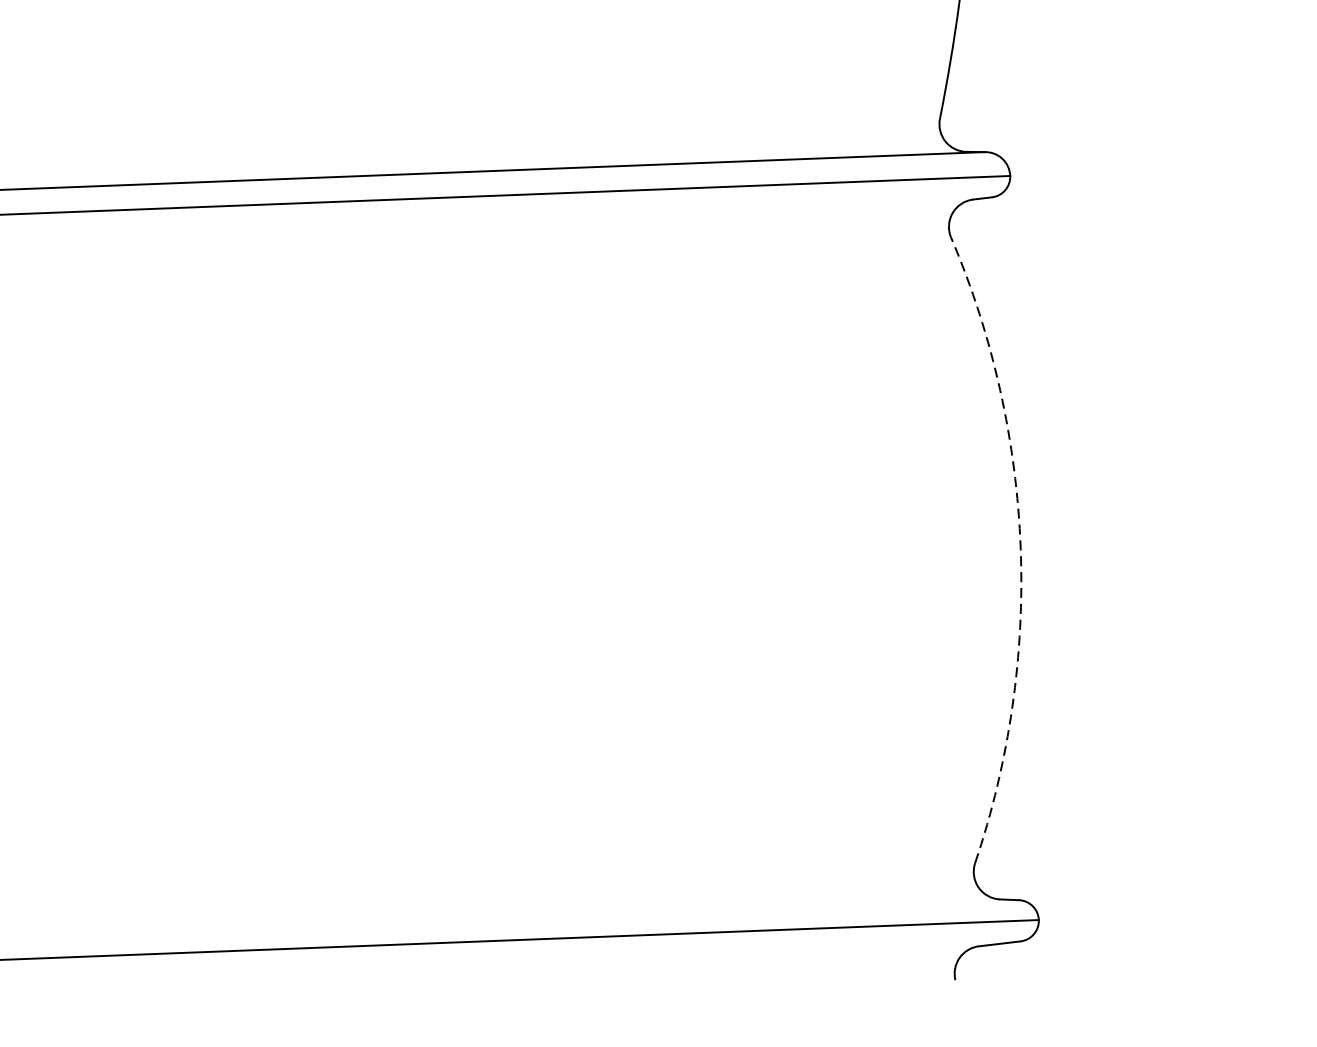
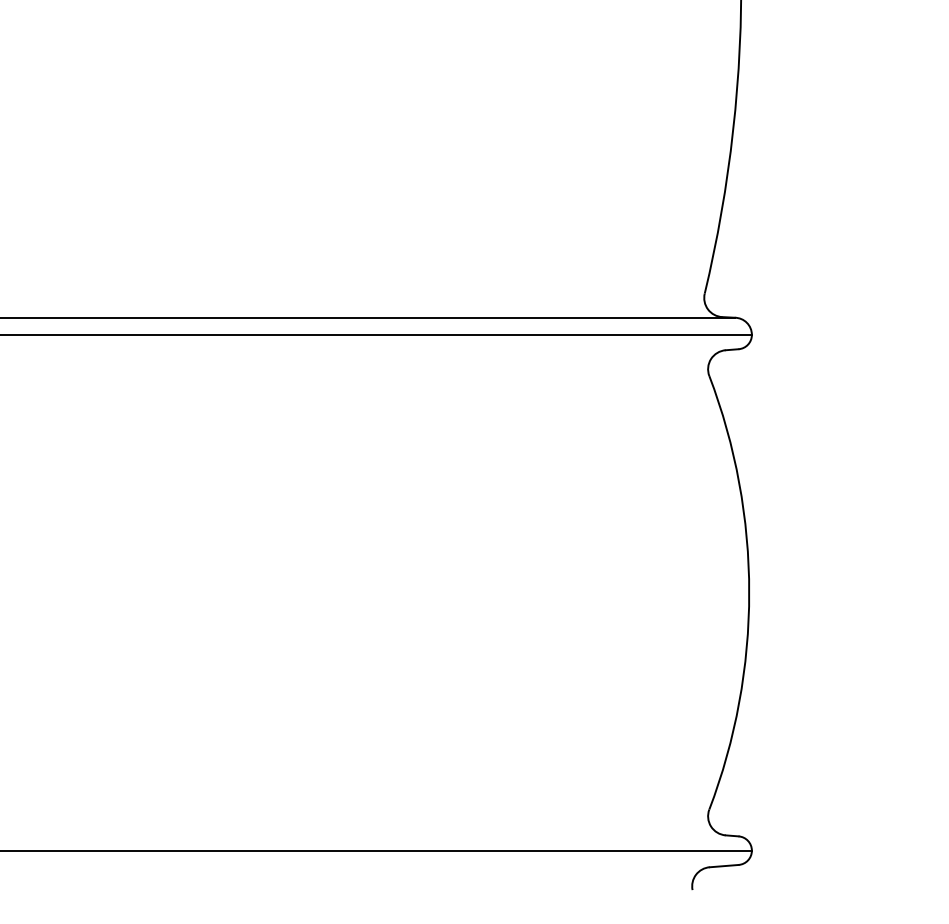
arc: (1021, 547) -> (749, 592), dashed -> solid

